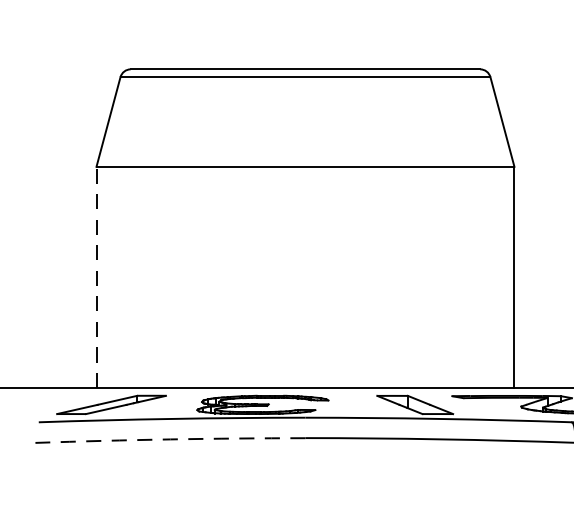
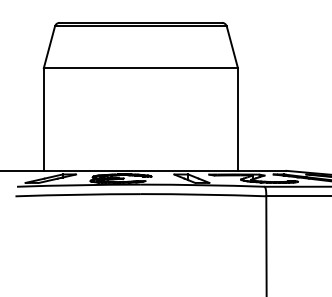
line: (95, 275) -> (43, 118), dashed -> solid
arc: (171, 438) -> (78, 194), dashed -> solid

